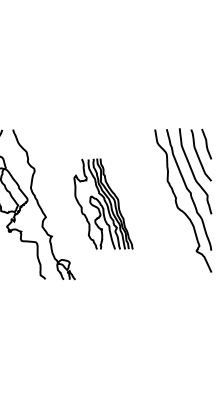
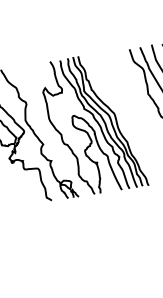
part: (103, 203) -> (93, 123), size x1.67

